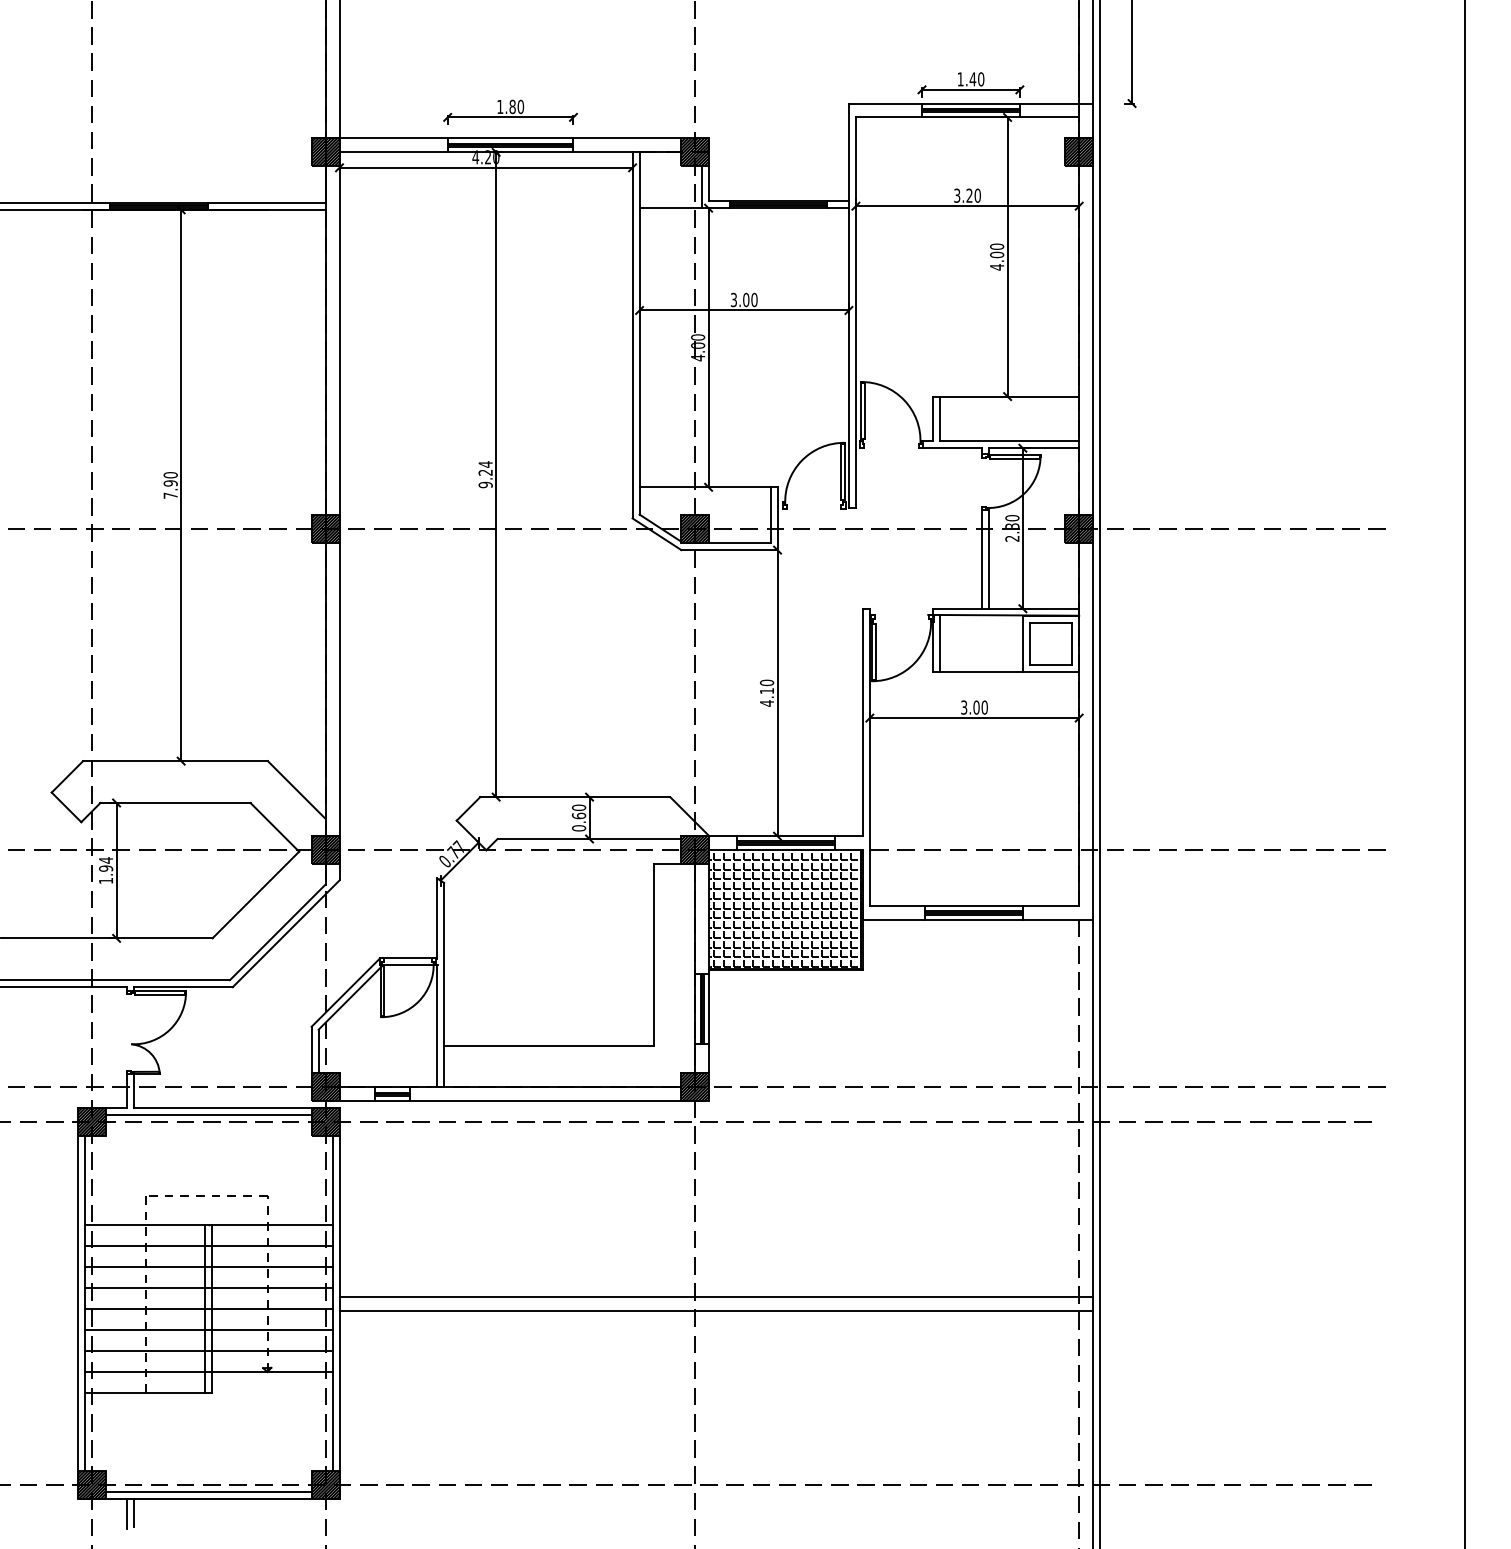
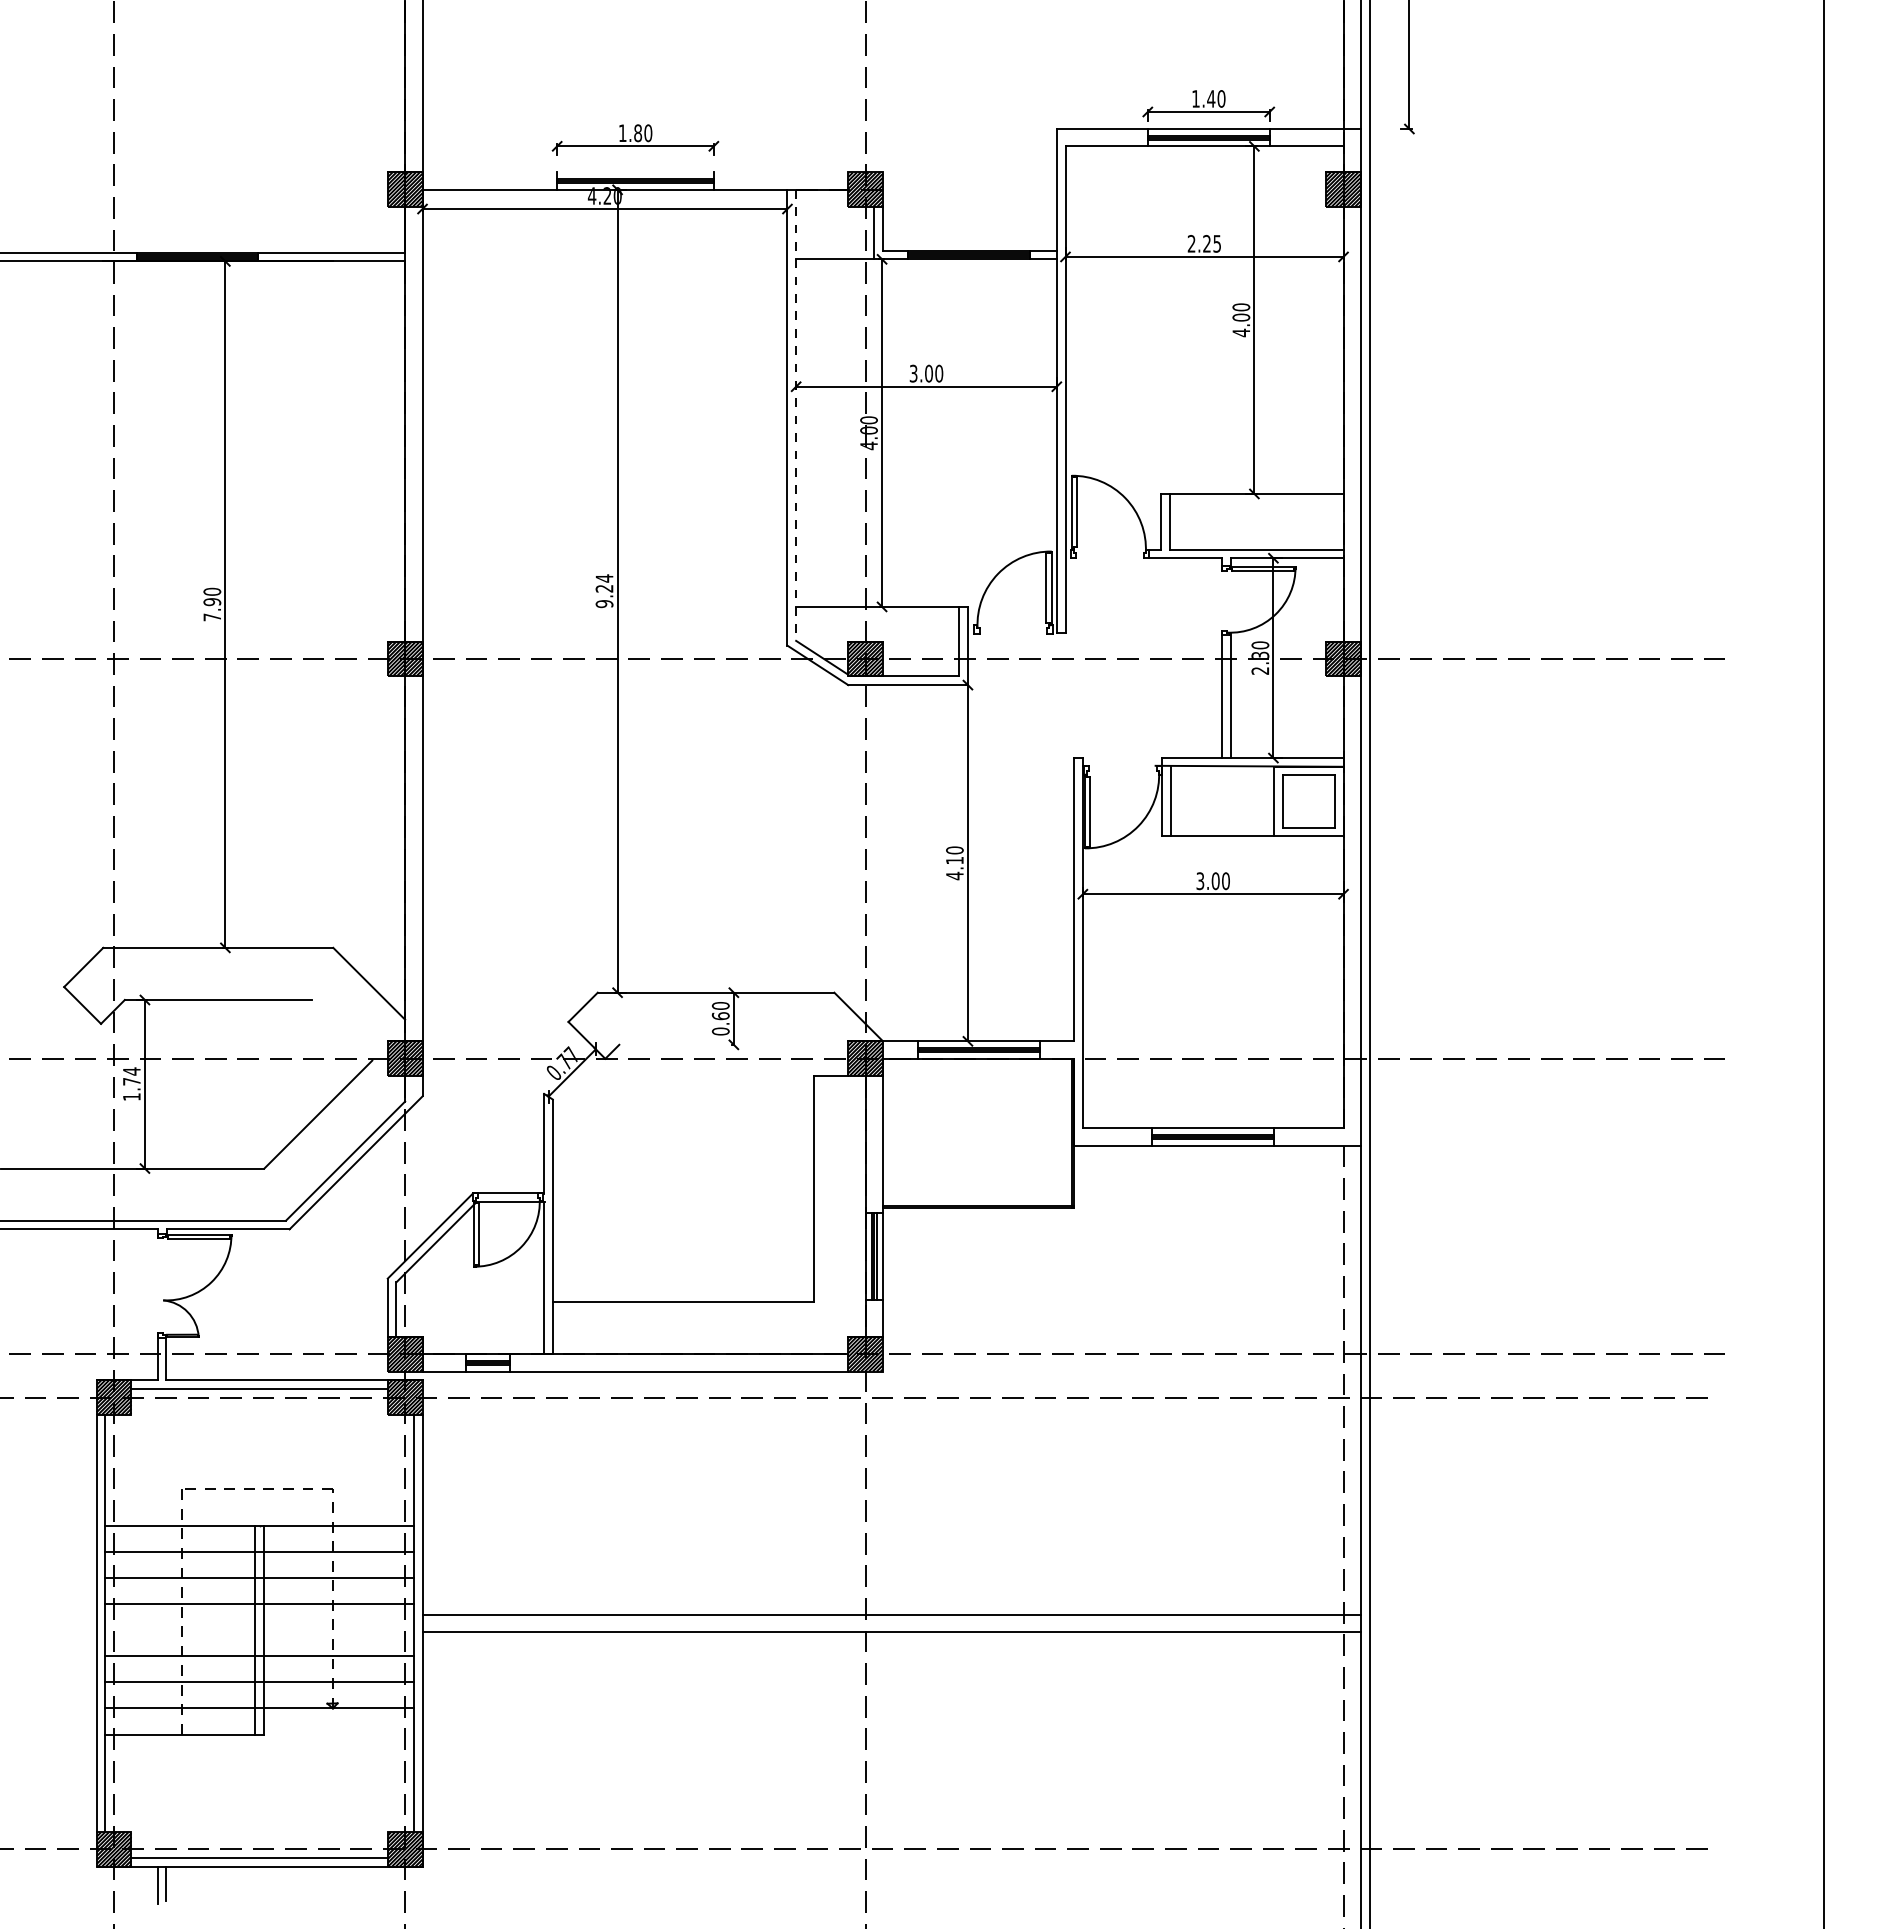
line: (510, 138) -> (635, 172), removed
text: (967, 195) -> (1204, 243), 3.20 -> 2.25
line: (639, 333) -> (796, 415), solid -> dashed
line: (274, 826) -> (341, 1029), removed
line: (589, 838) -> (733, 1044), removed
text: (105, 868) -> (131, 1081), 1.94 -> 1.74
hatch: (785, 908) -> (977, 1131), removed
line: (208, 1309) -> (259, 1630), removed

